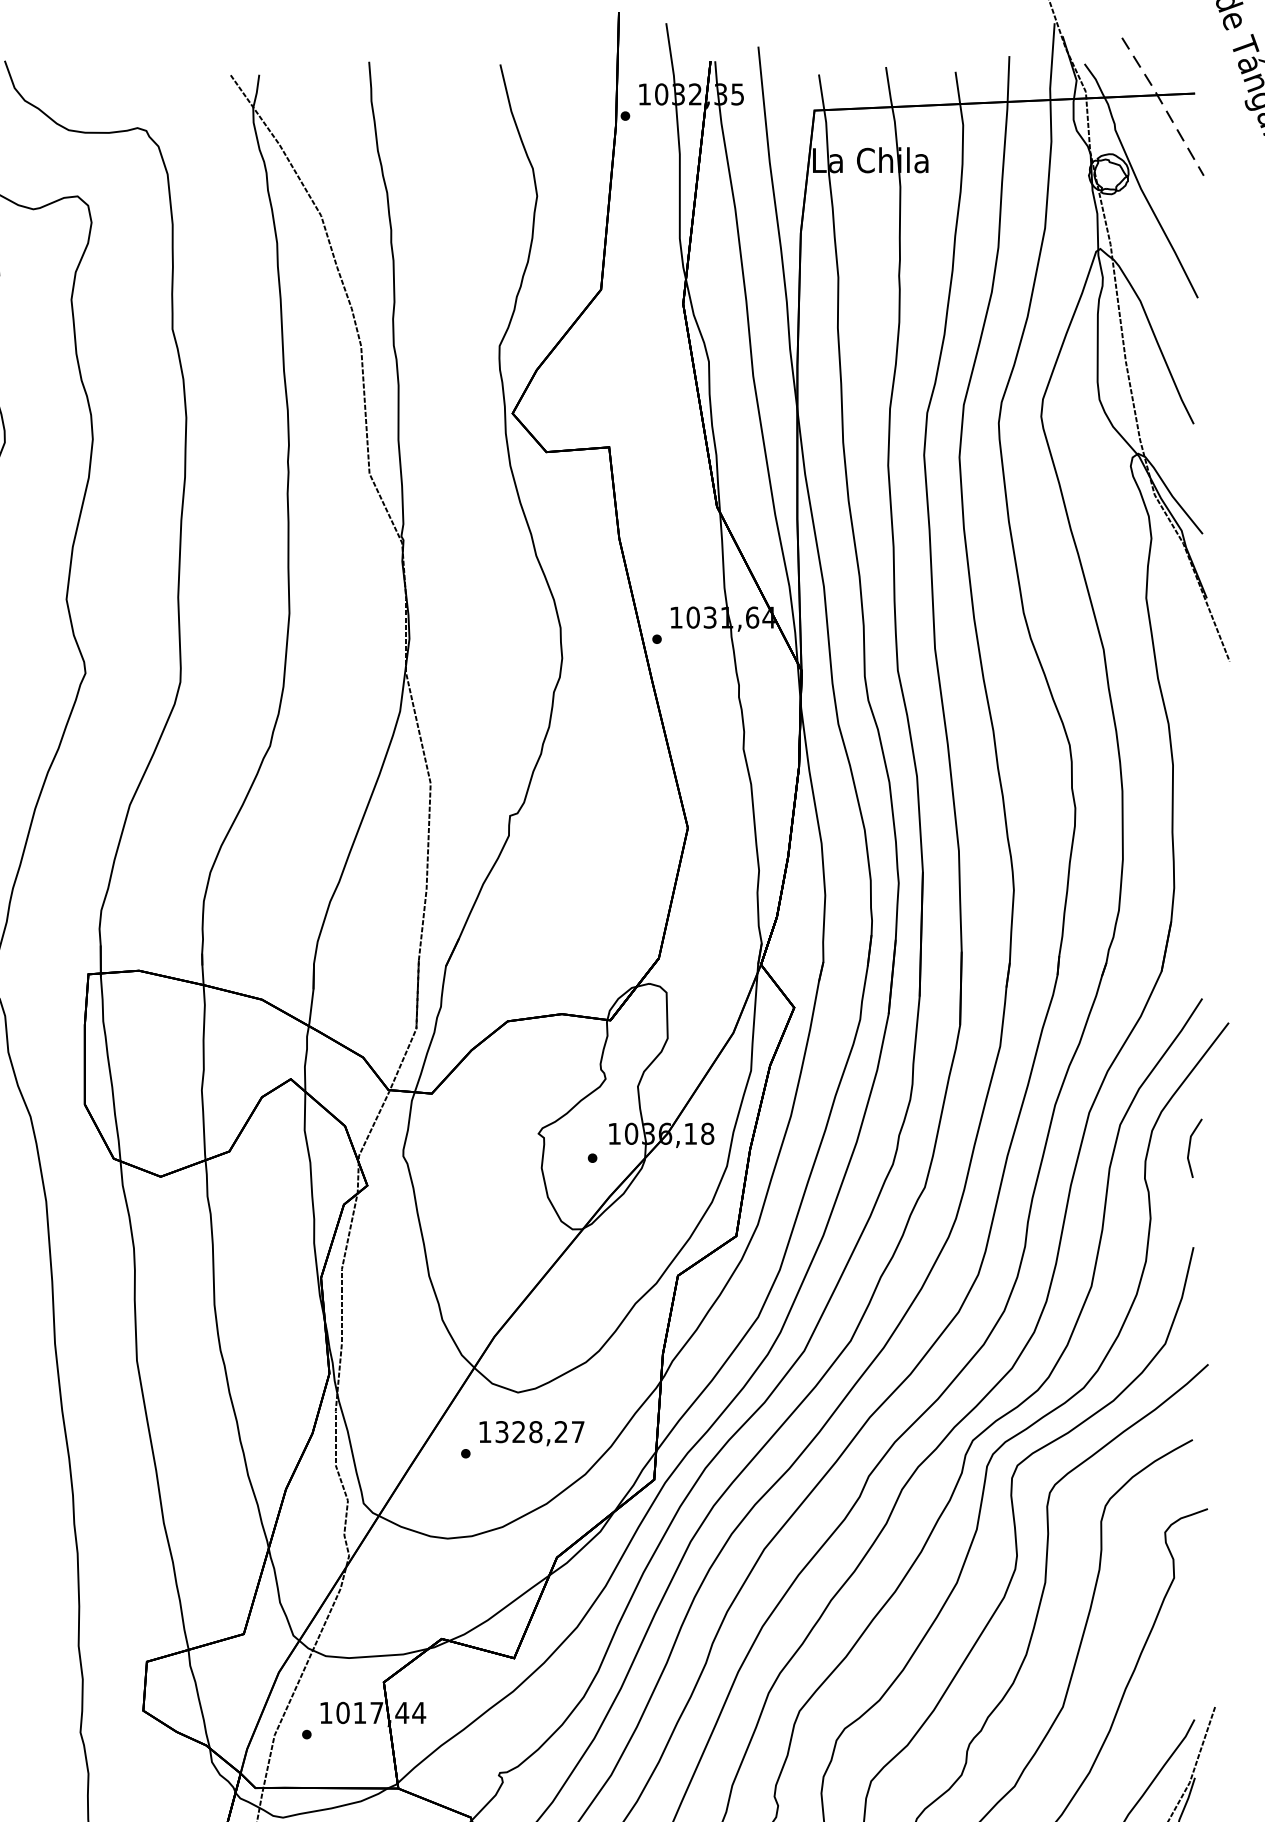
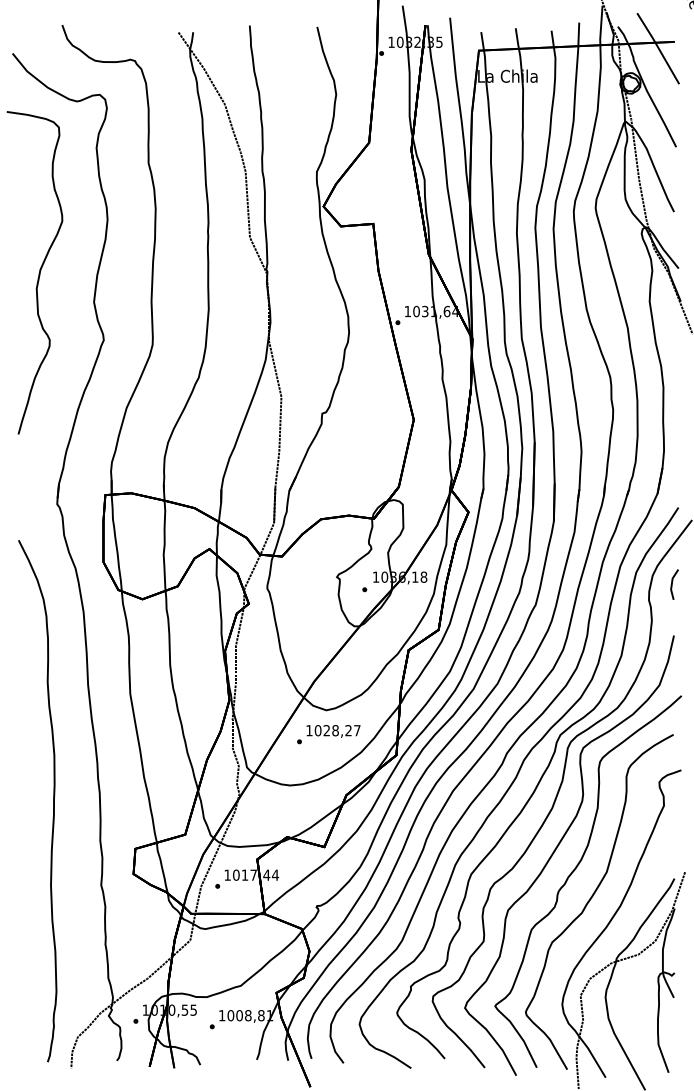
line: (1163, 104) -> (658, 47), dashed -> solid
text: (500, 1431) -> (317, 730), 1328,27 -> 1028,27

